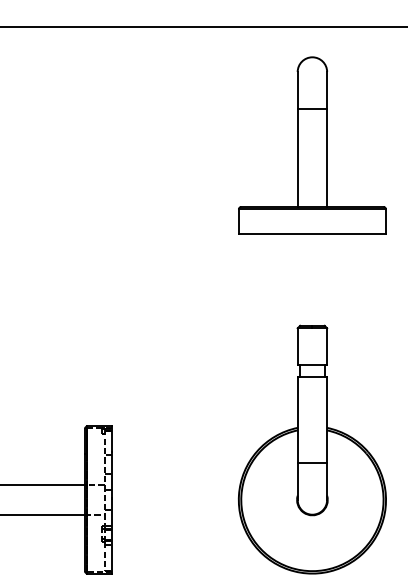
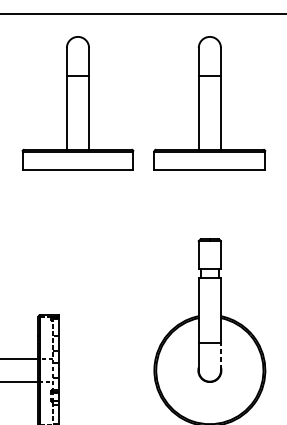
part: (137, 145) -> (78, 103), added
line: (327, 481) -> (221, 356), solid -> dashed

